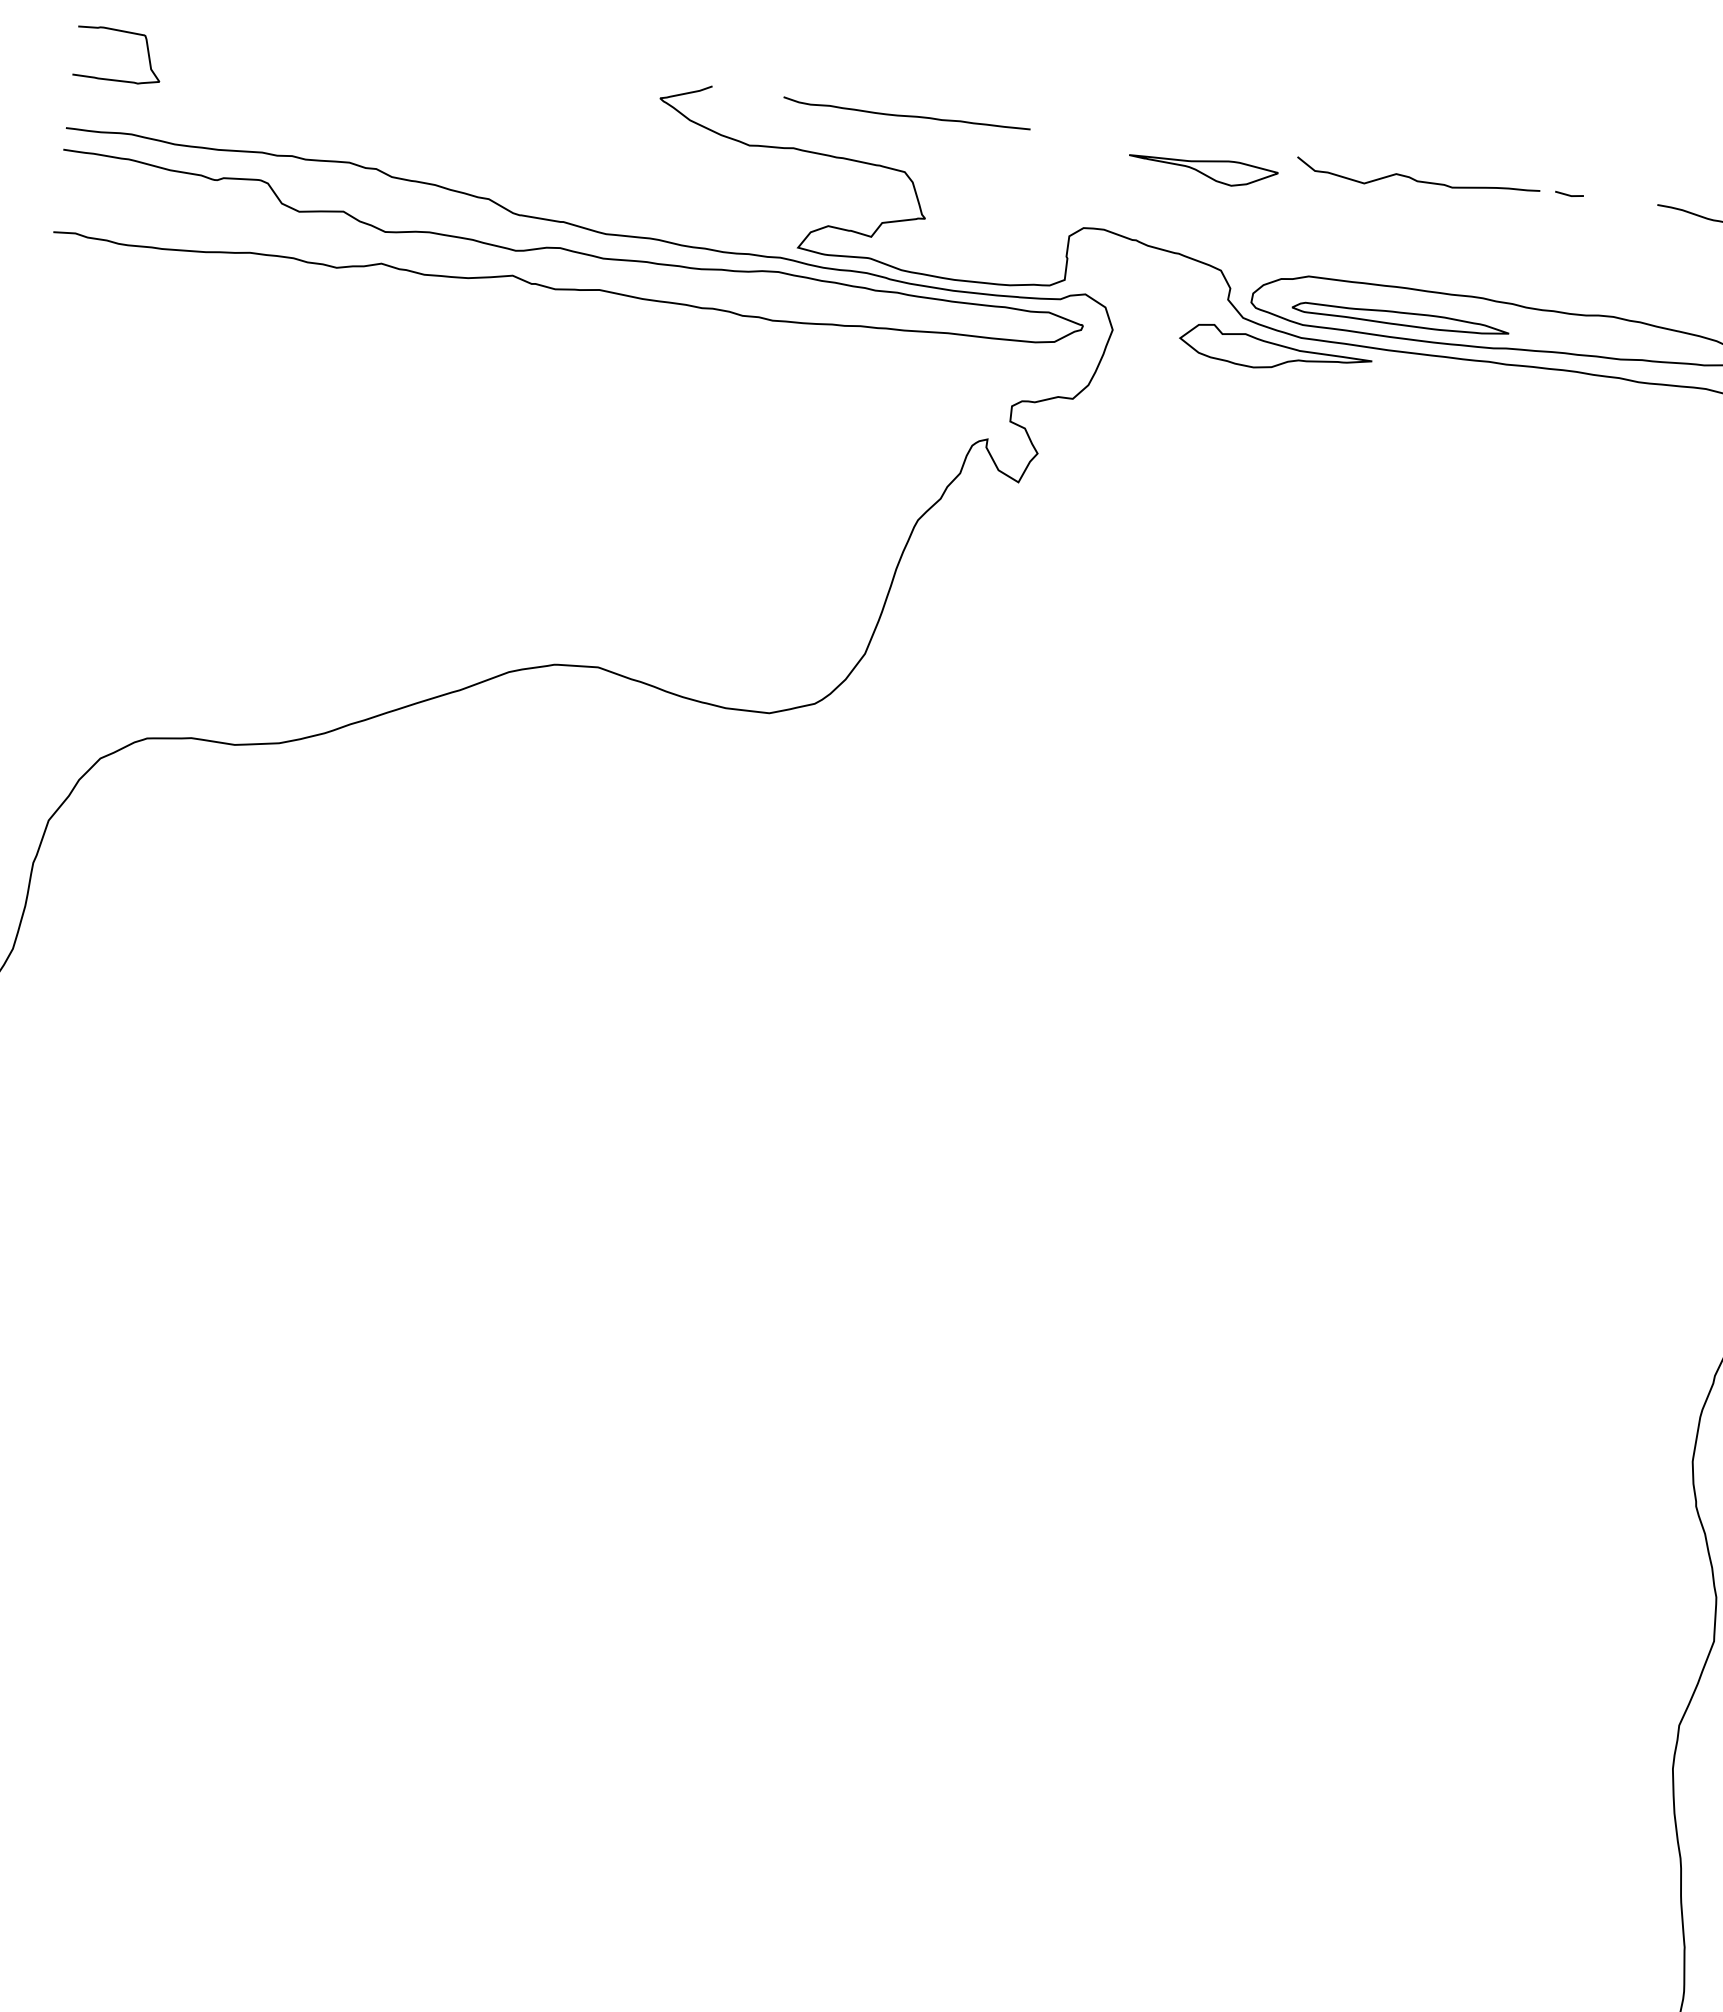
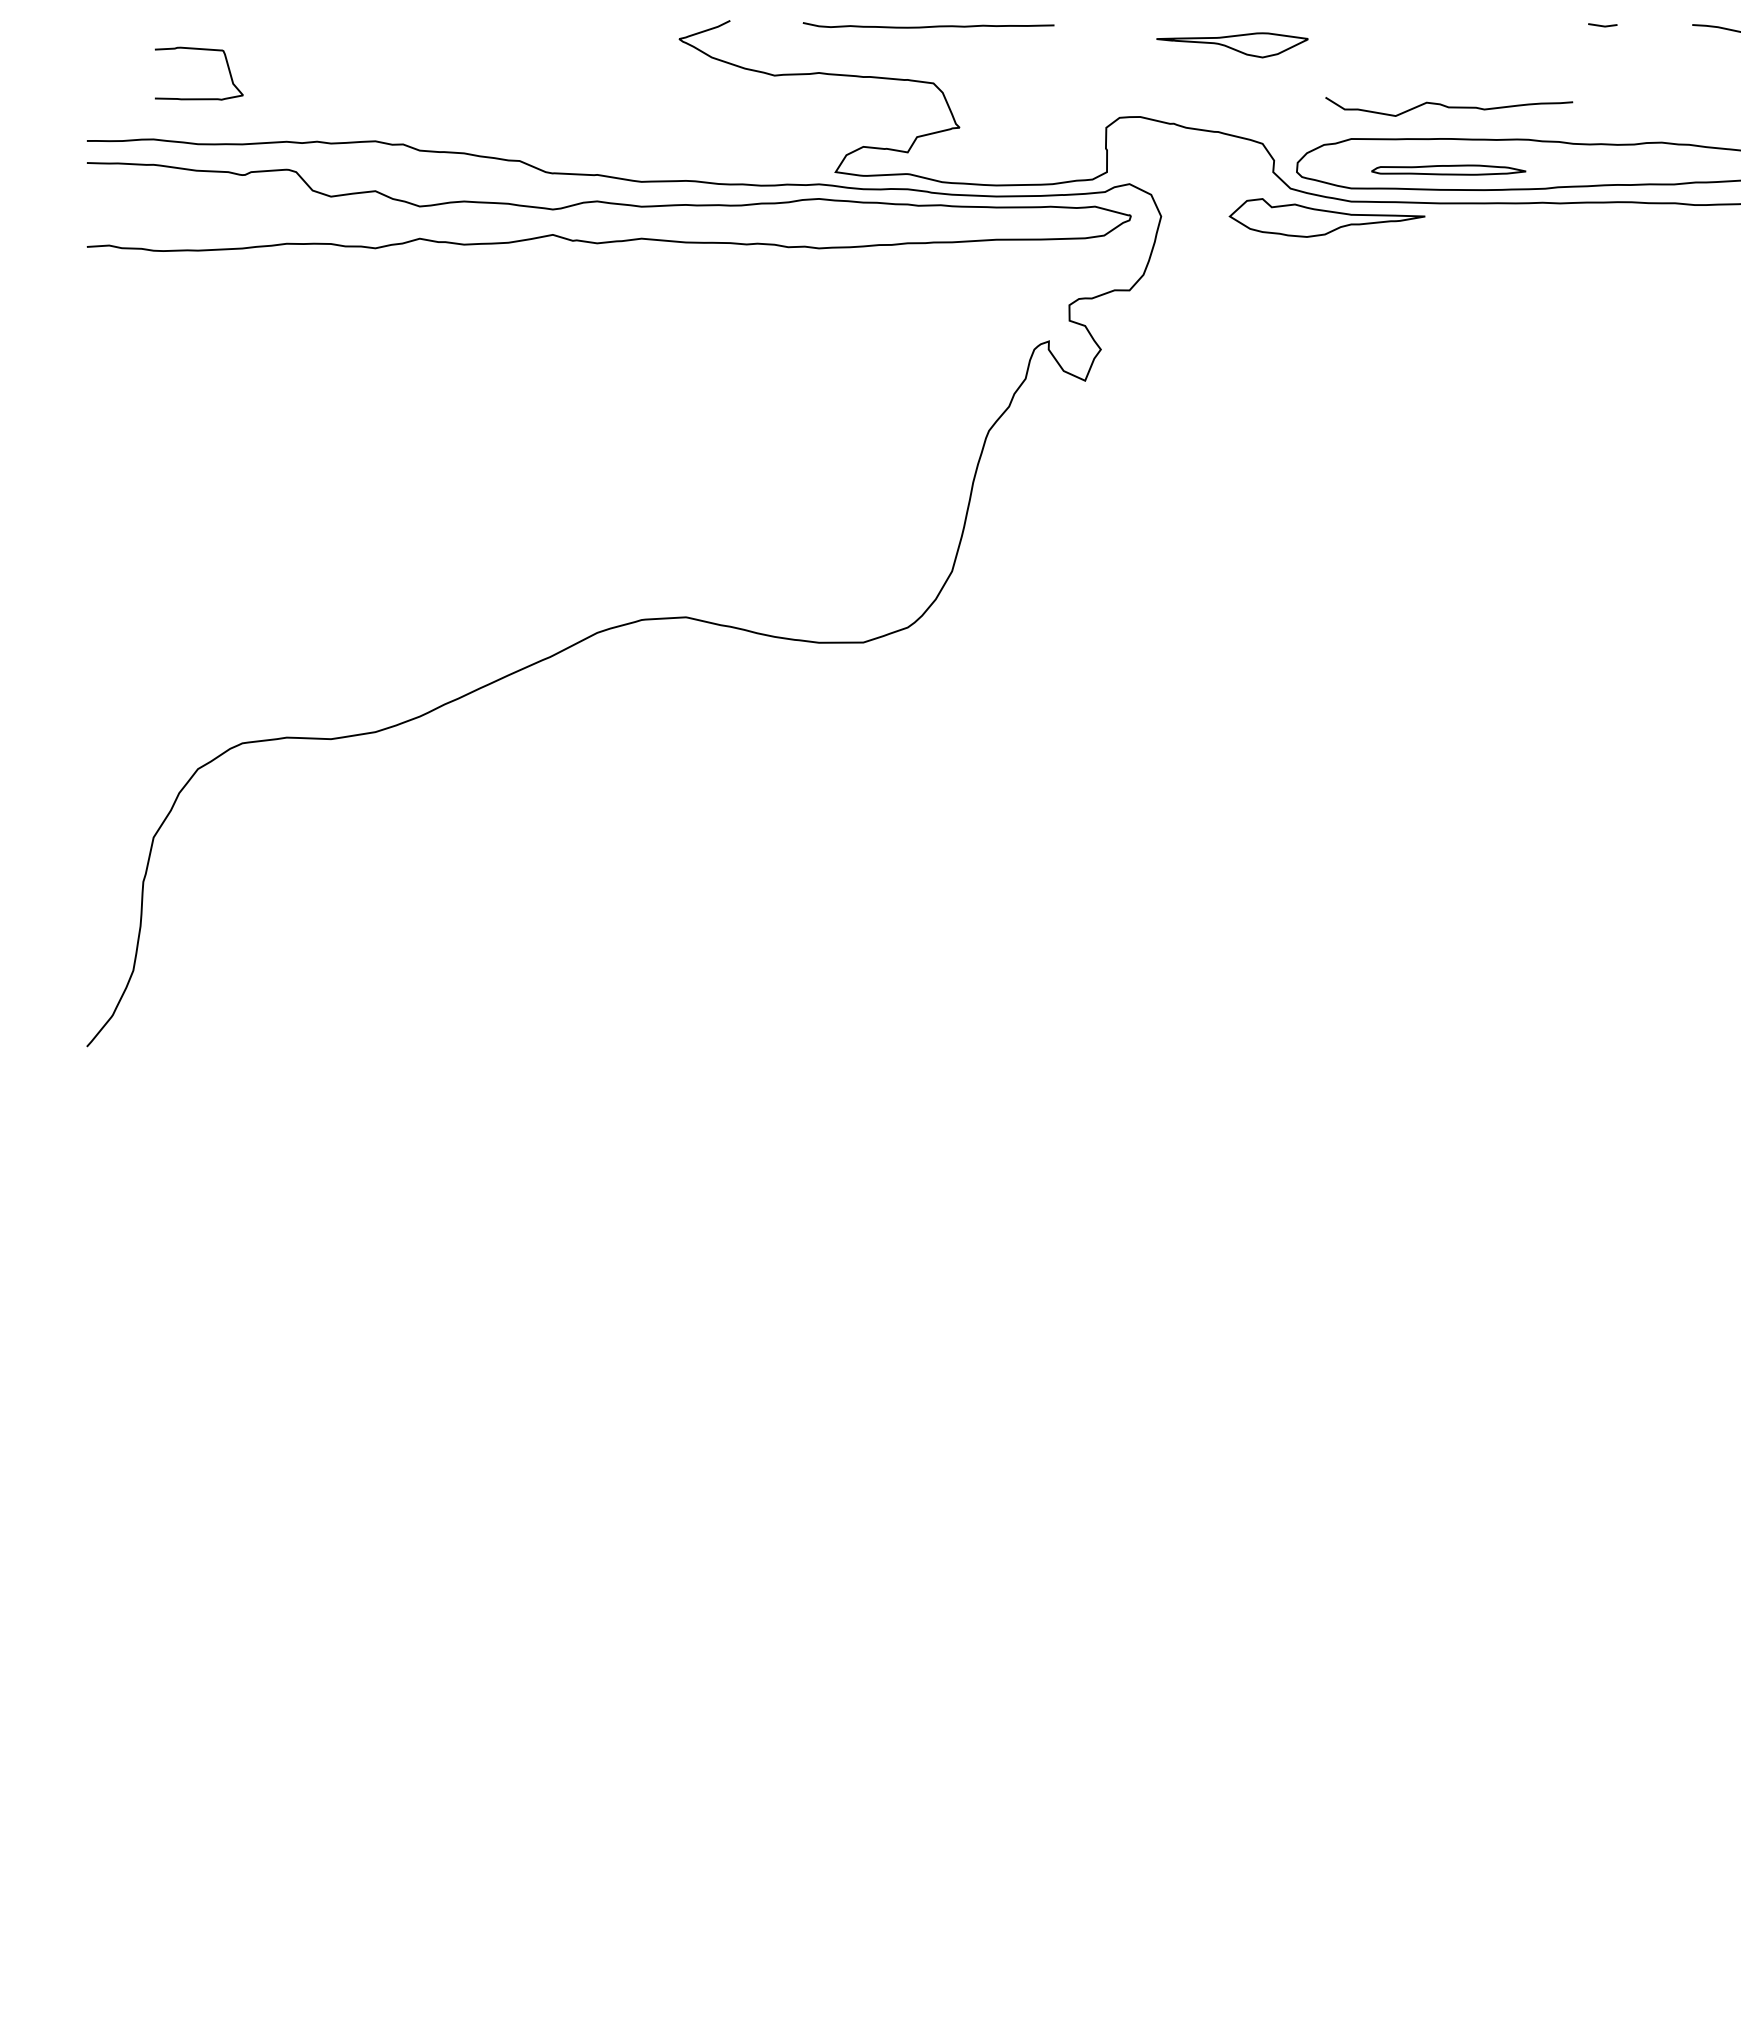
curve: (124, 32) -> (202, 50), moved
curve: (1418, 180) -> (1449, 106), moved
part: (1400, 317) -> (1448, 169), size x0.7

